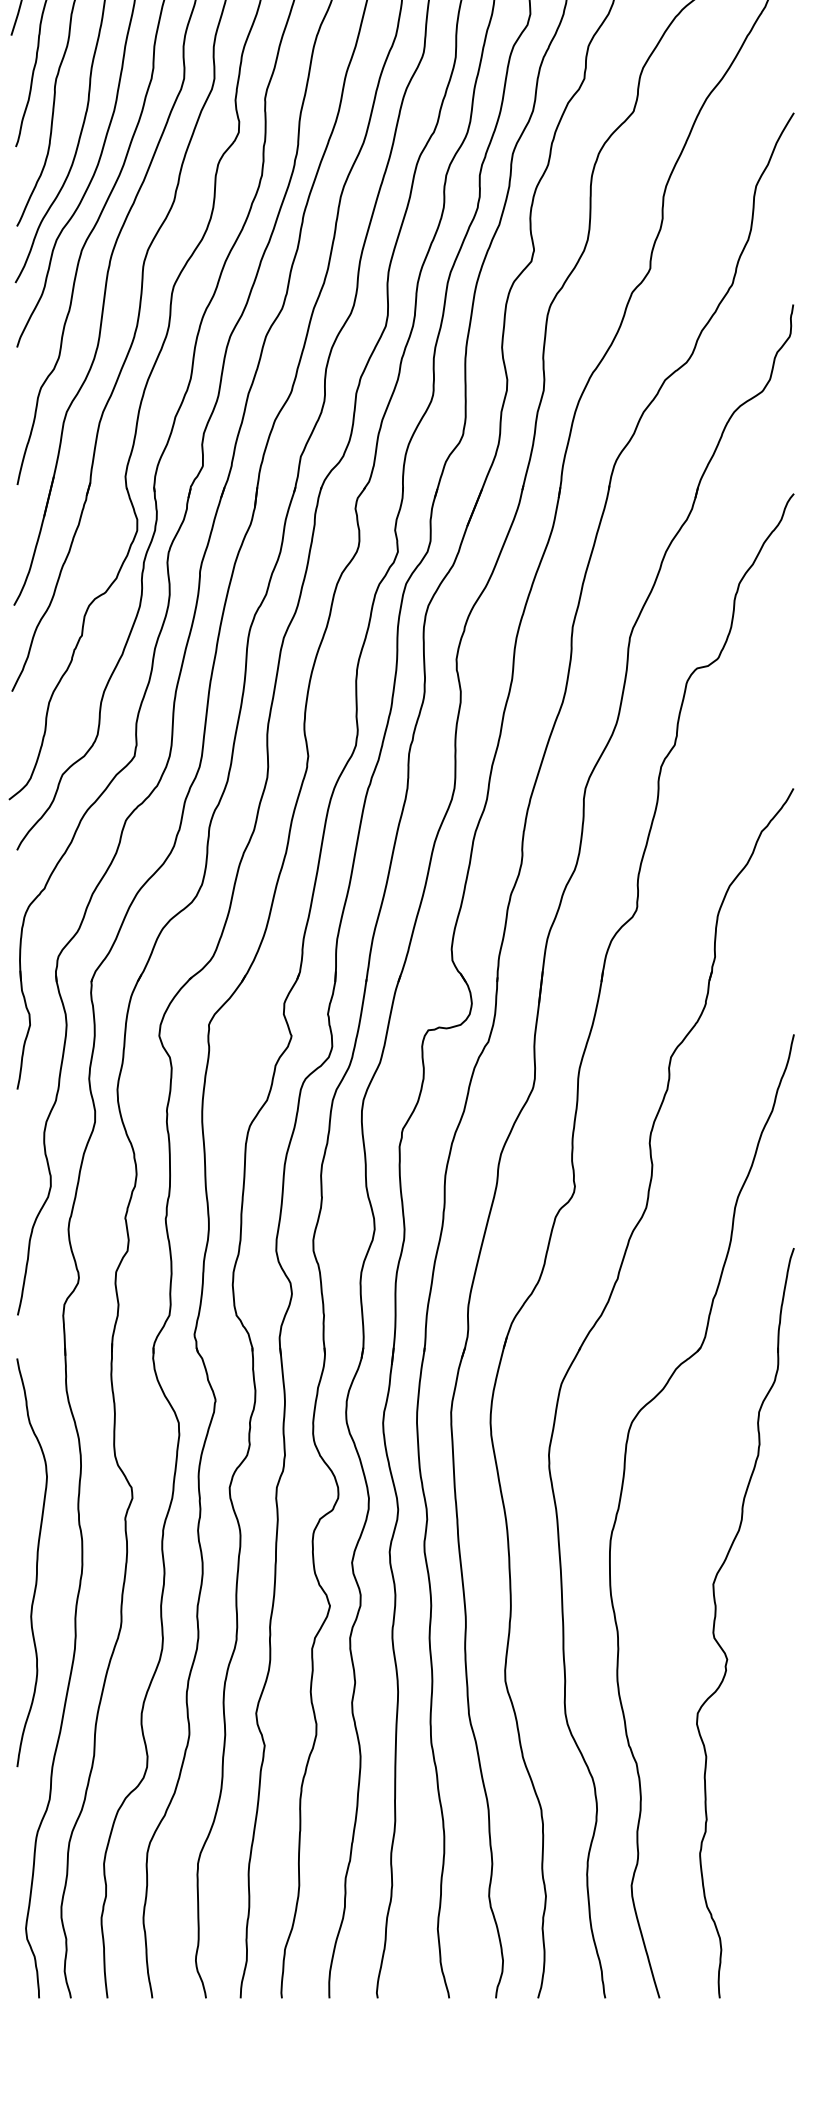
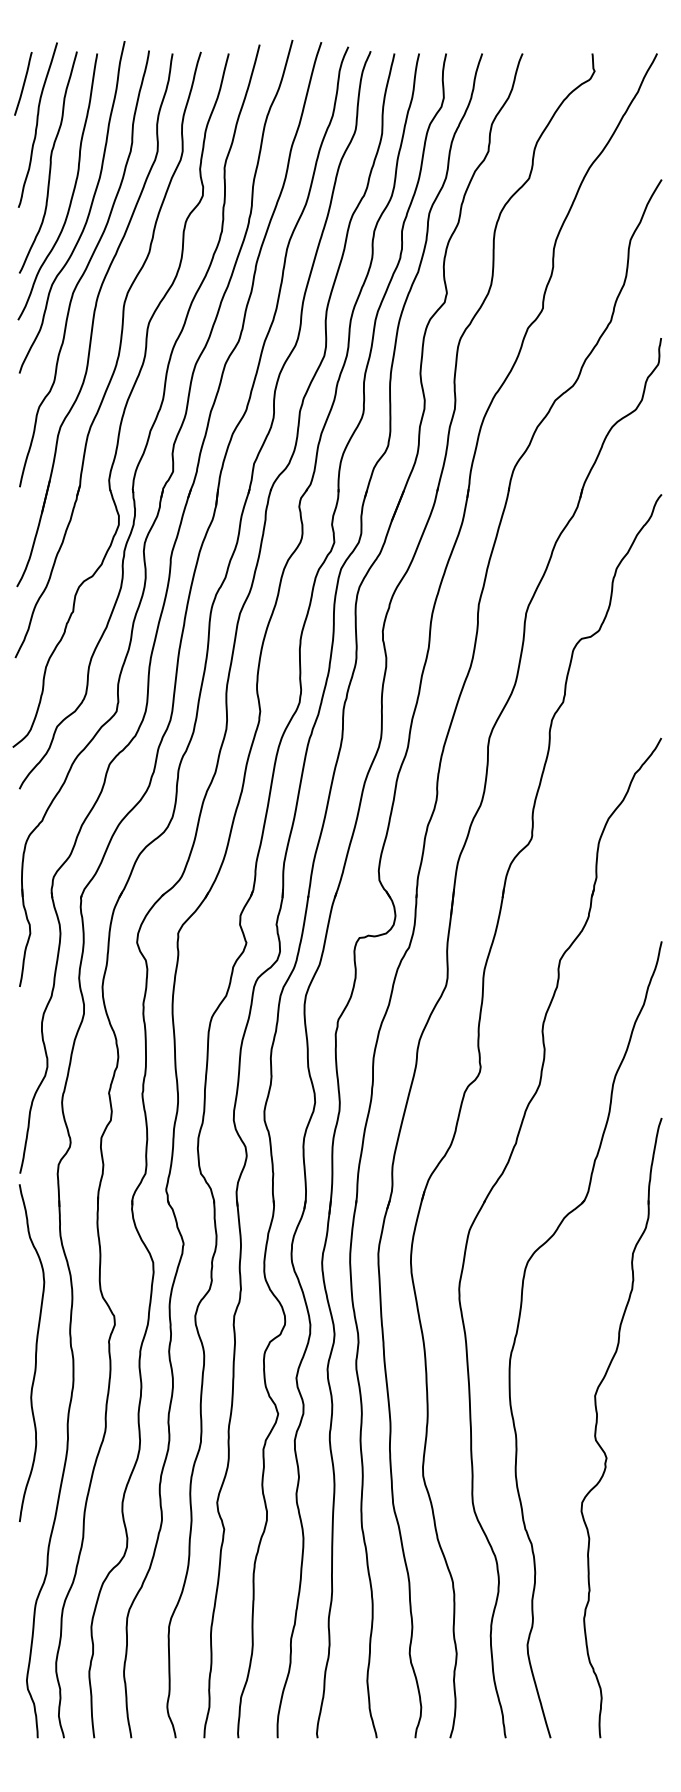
curve: (36, 1563) -> (35, 1353), moved

